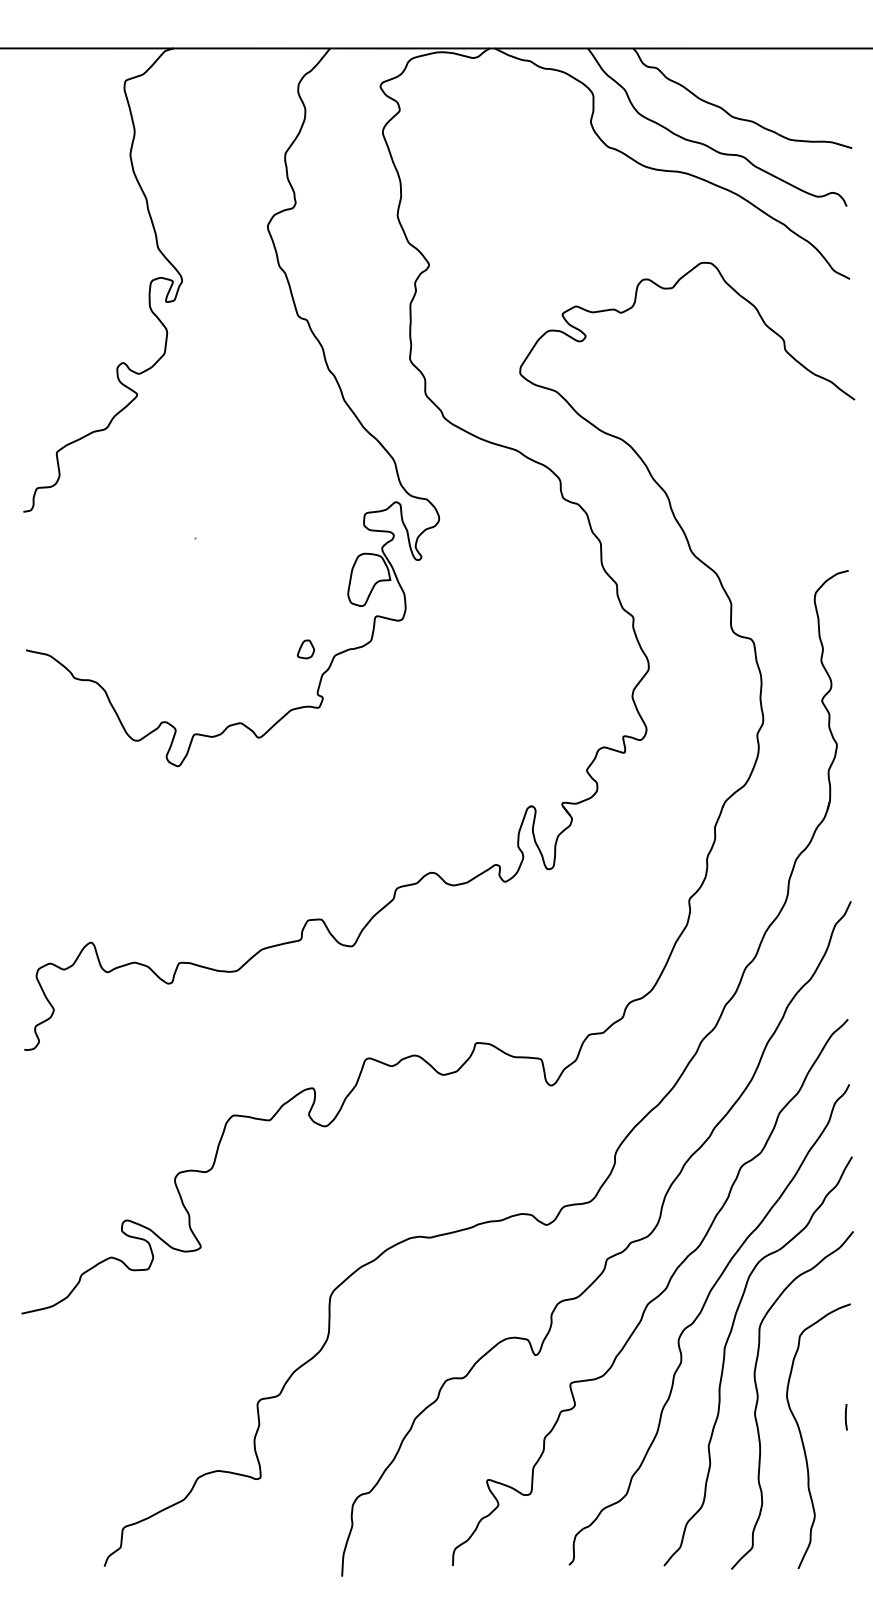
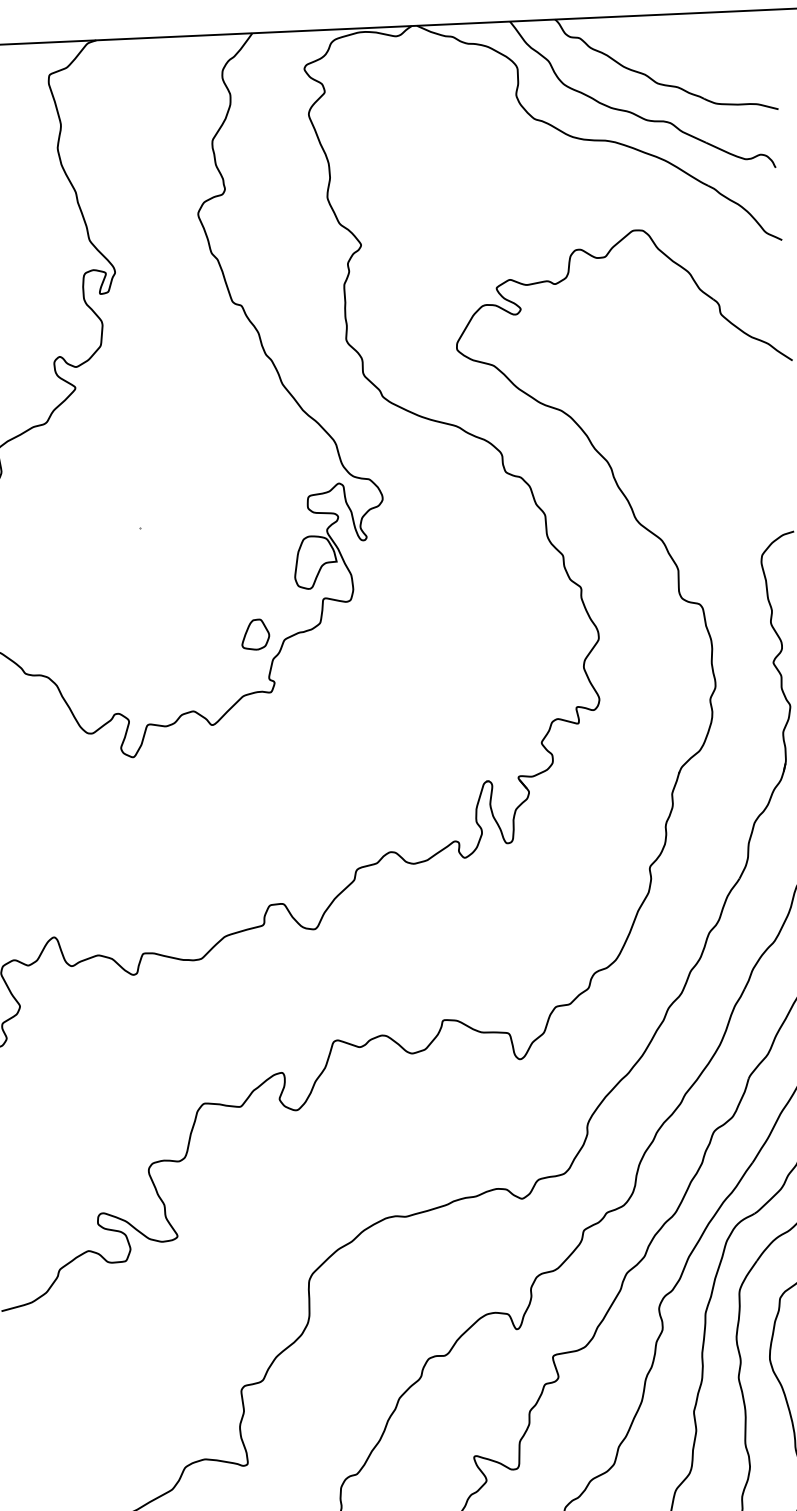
part: (305, 649) -> (255, 634), size x1.67

